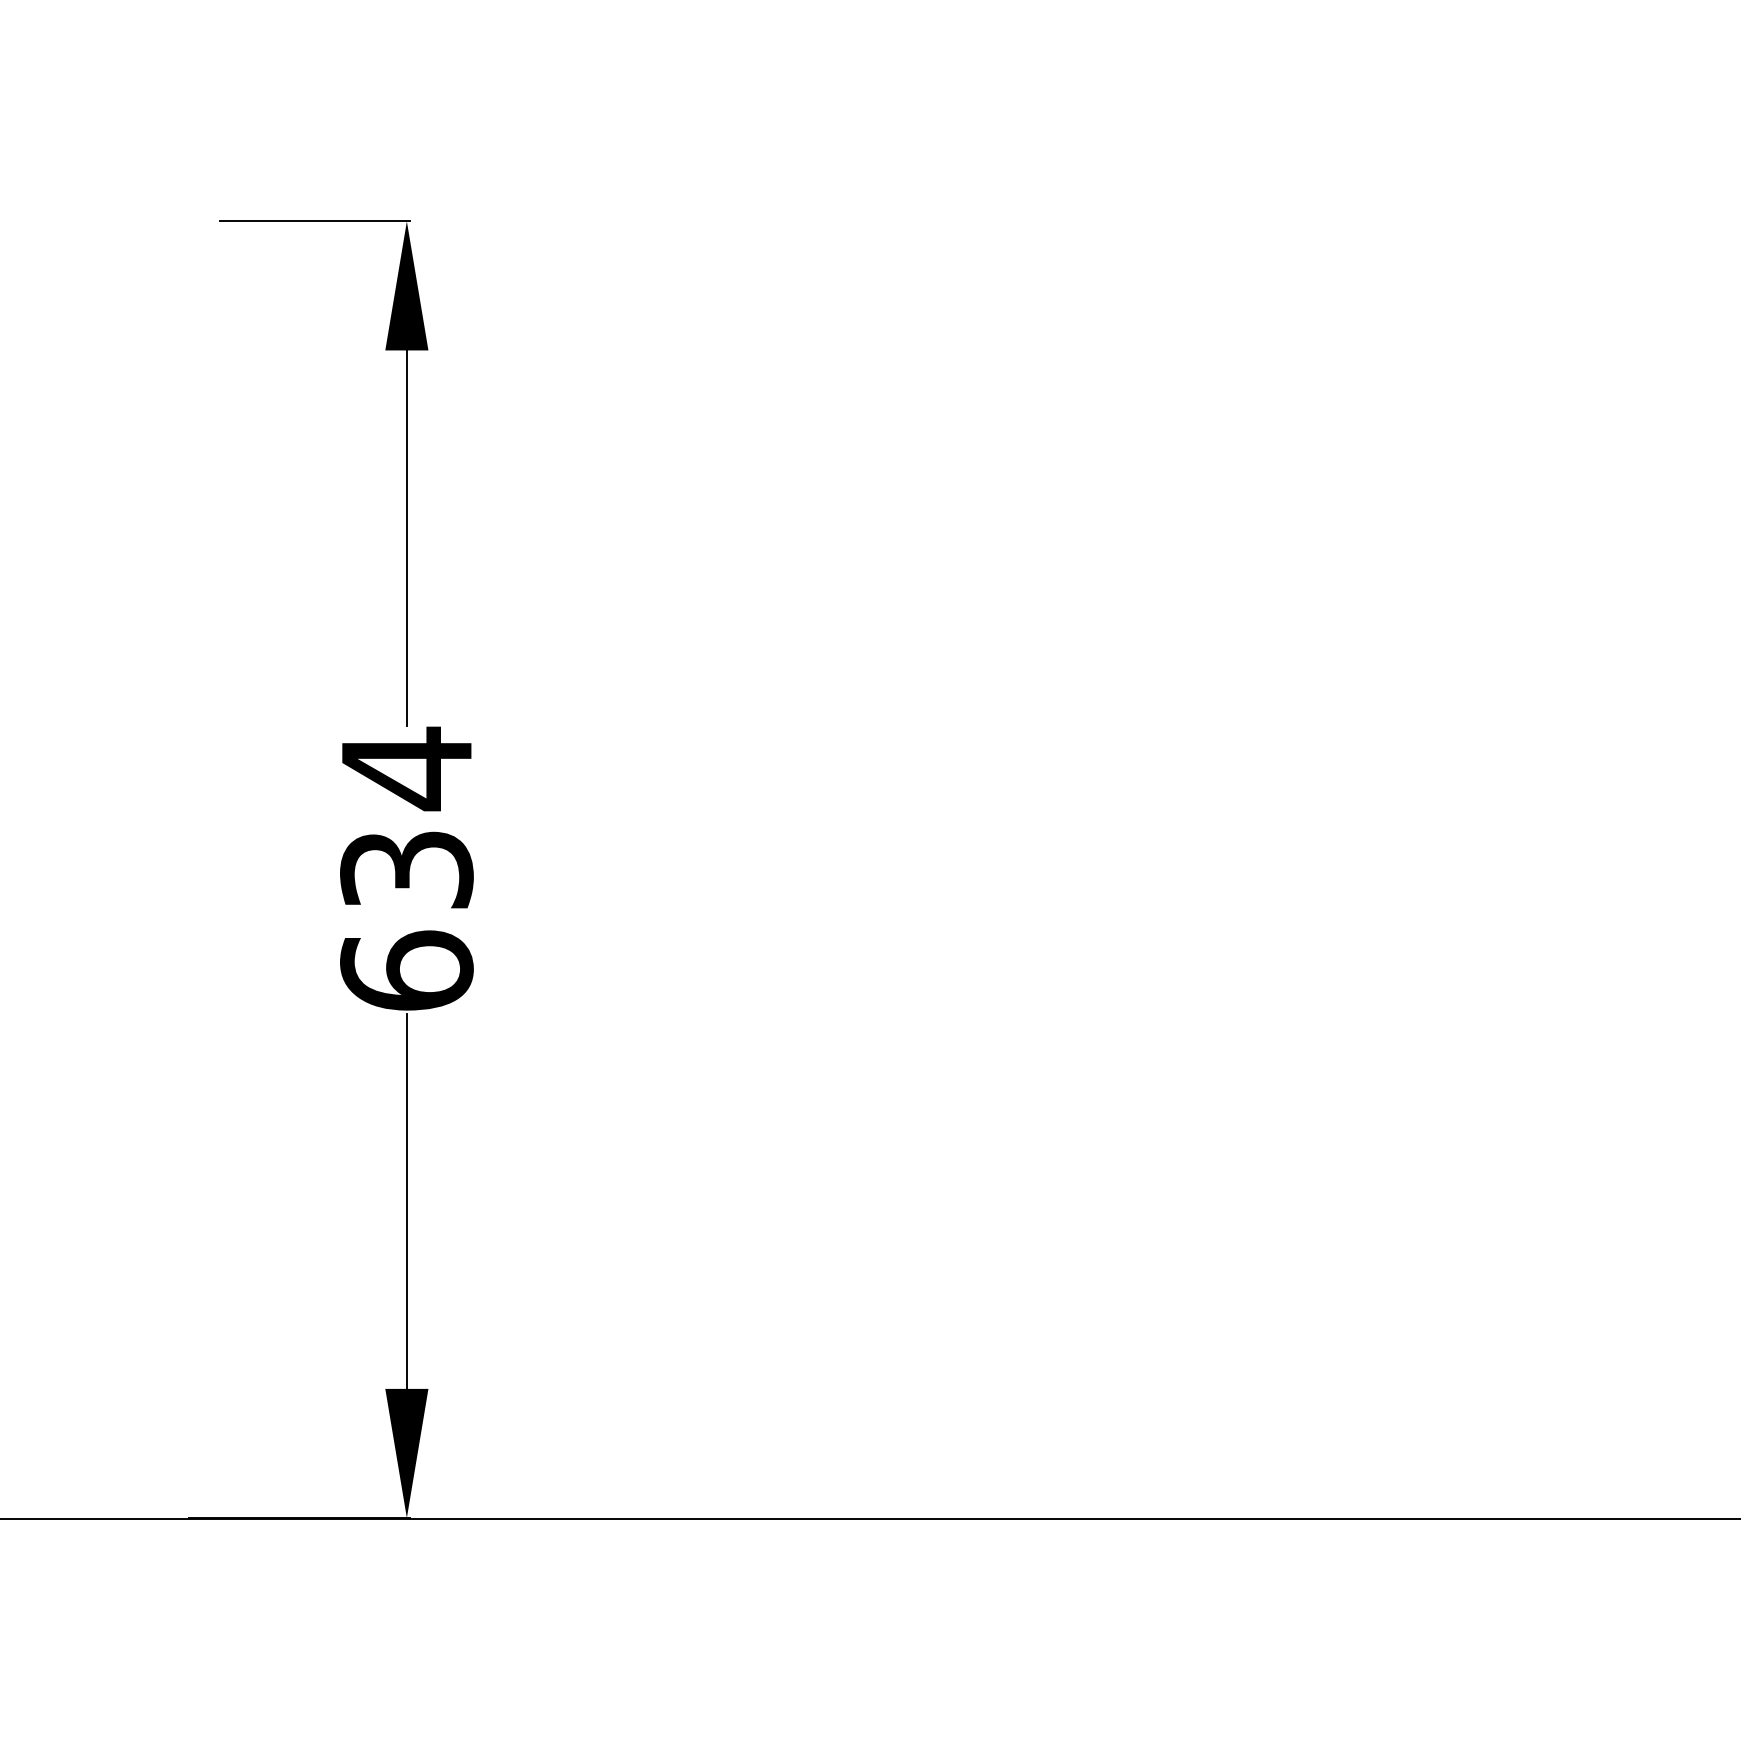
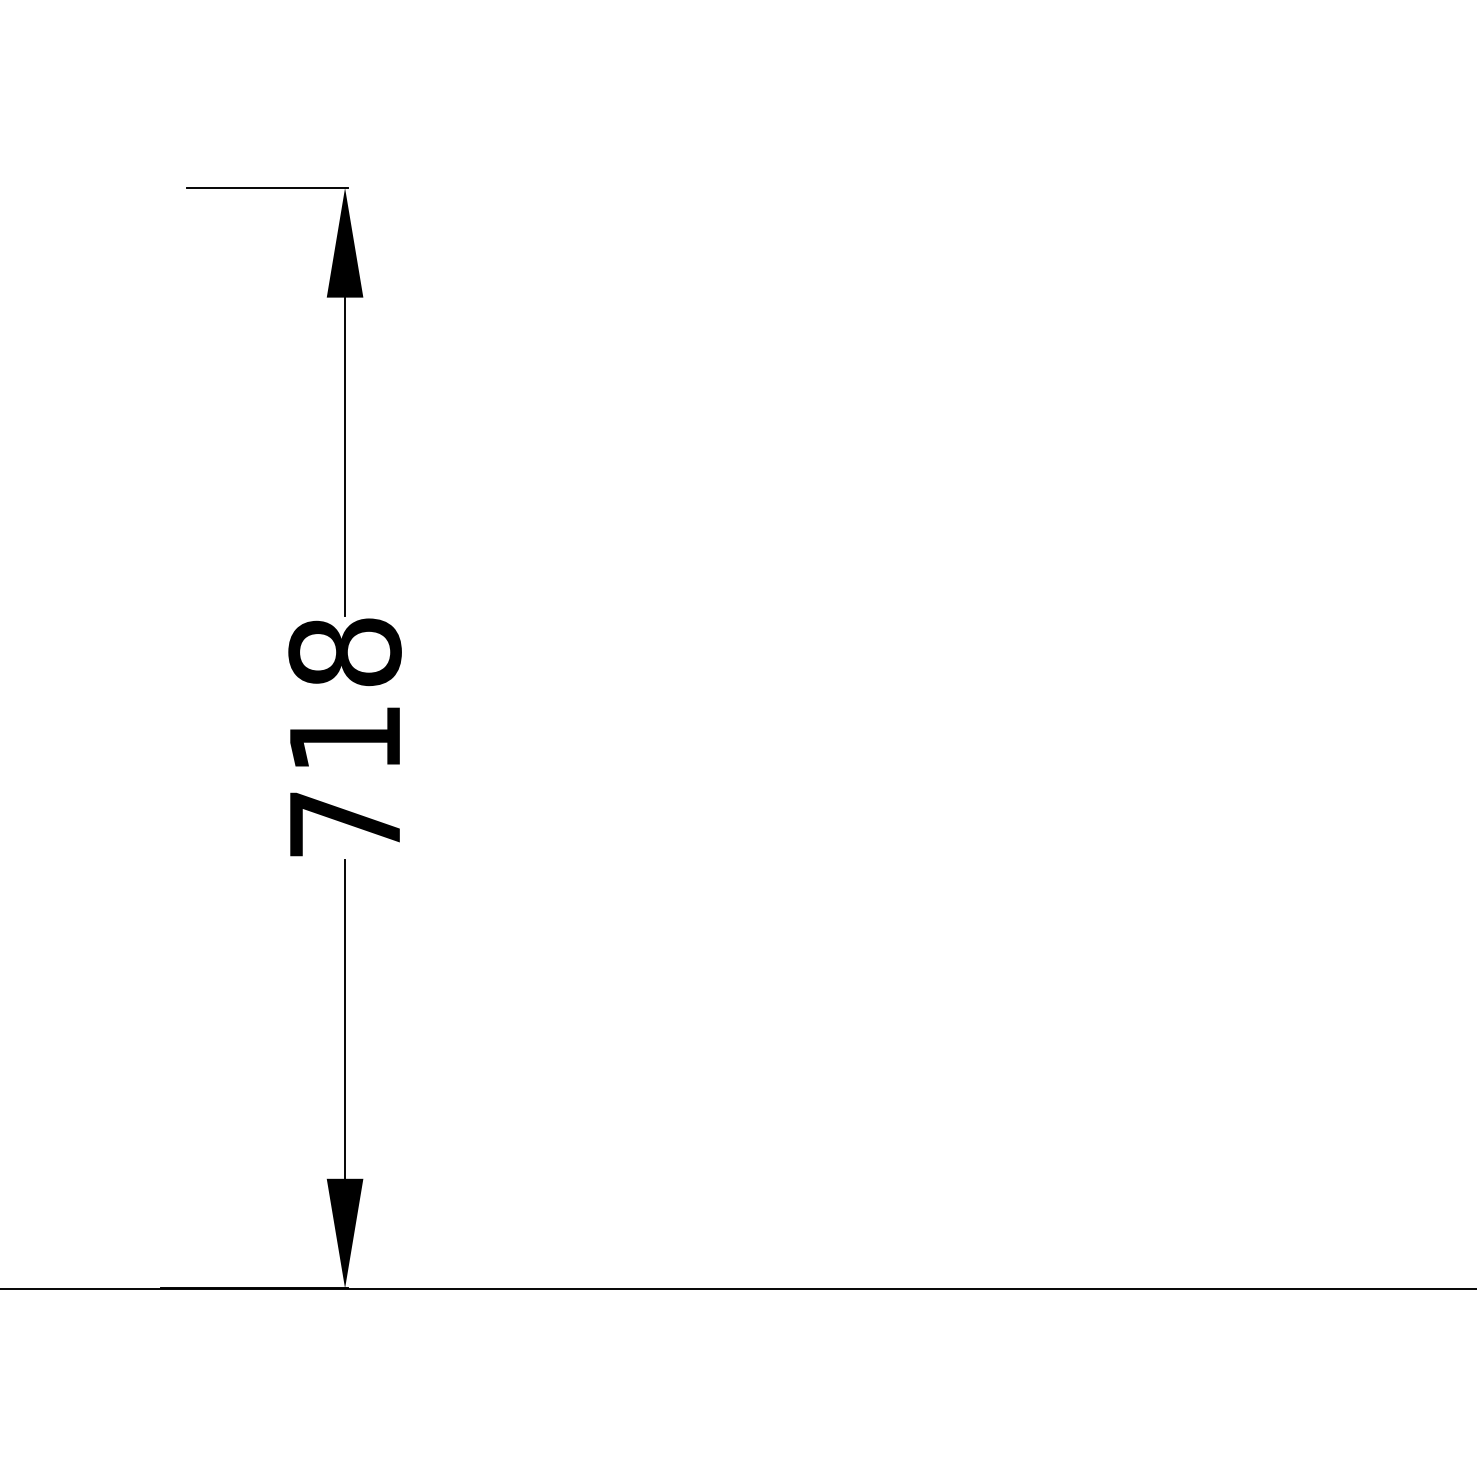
text: (406, 868) -> (344, 737), 634 -> 718

